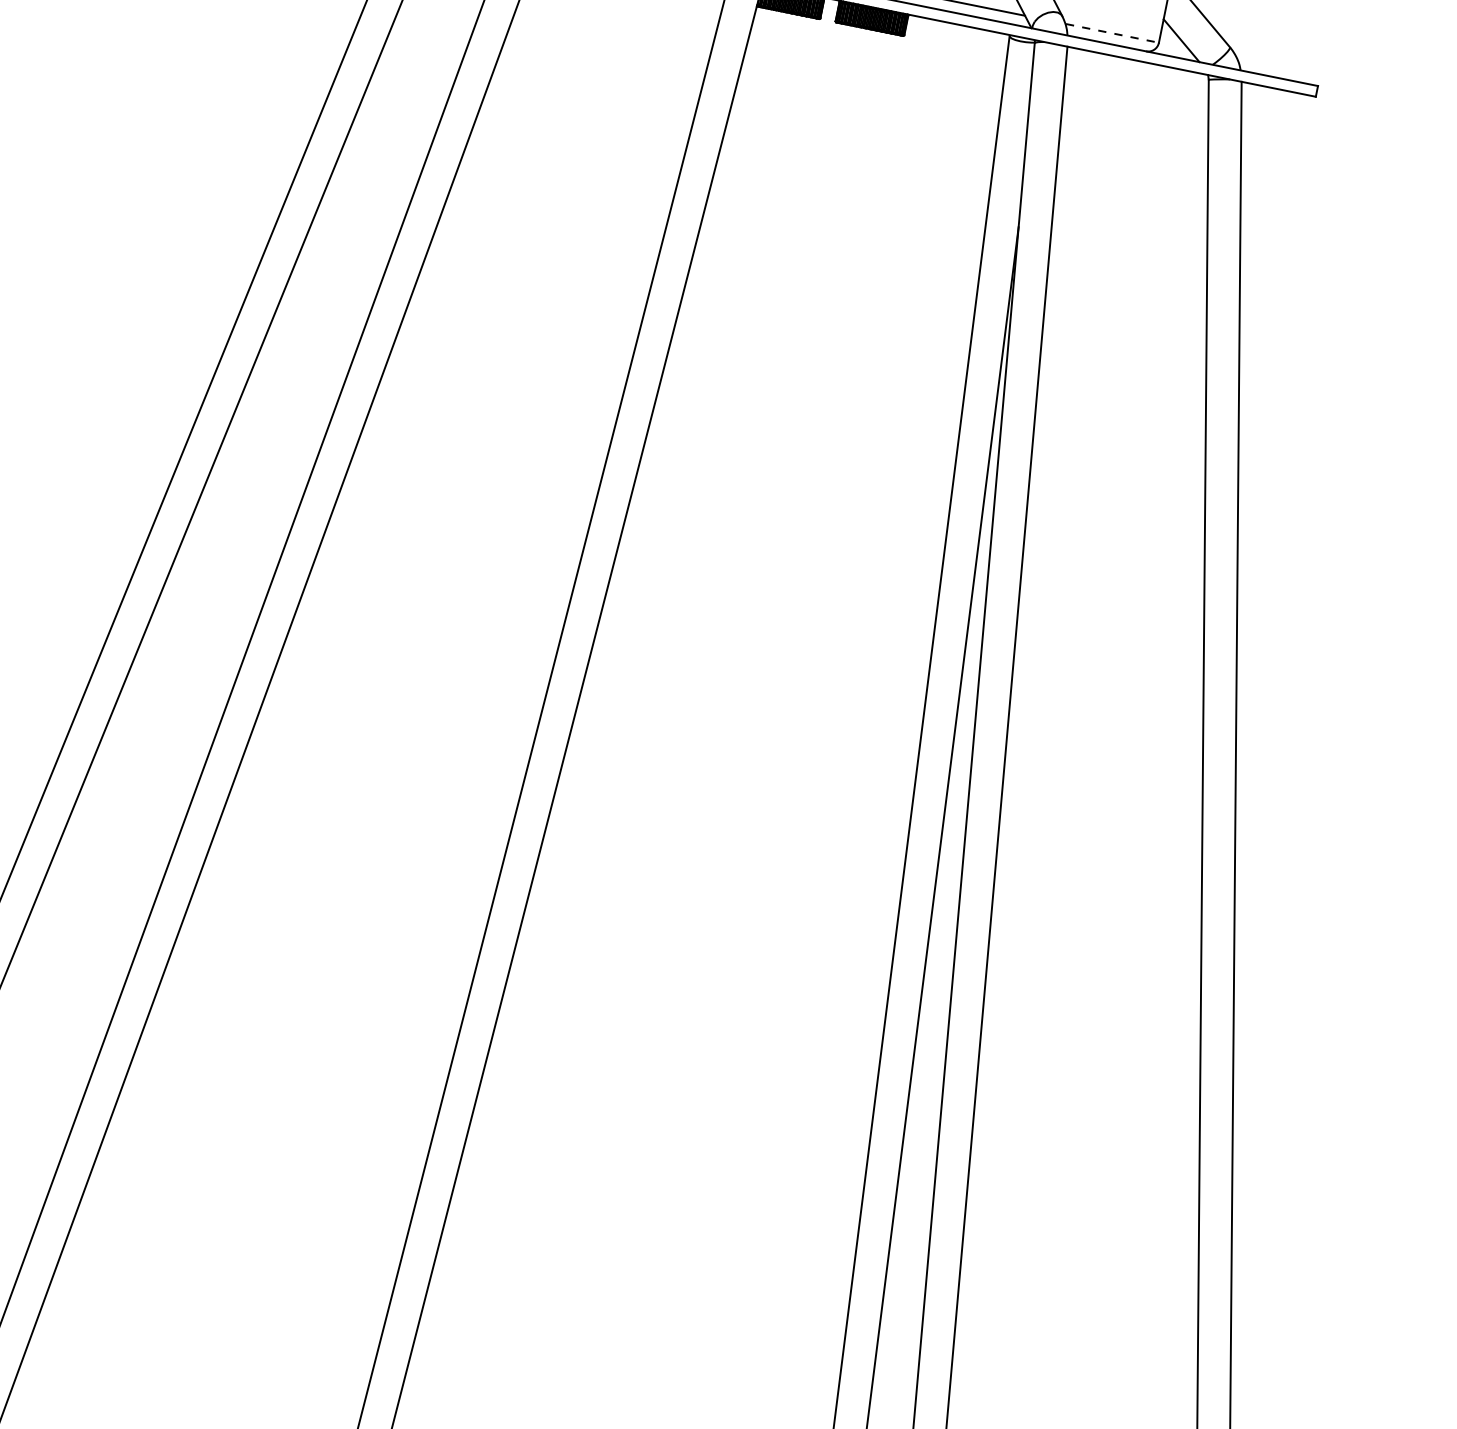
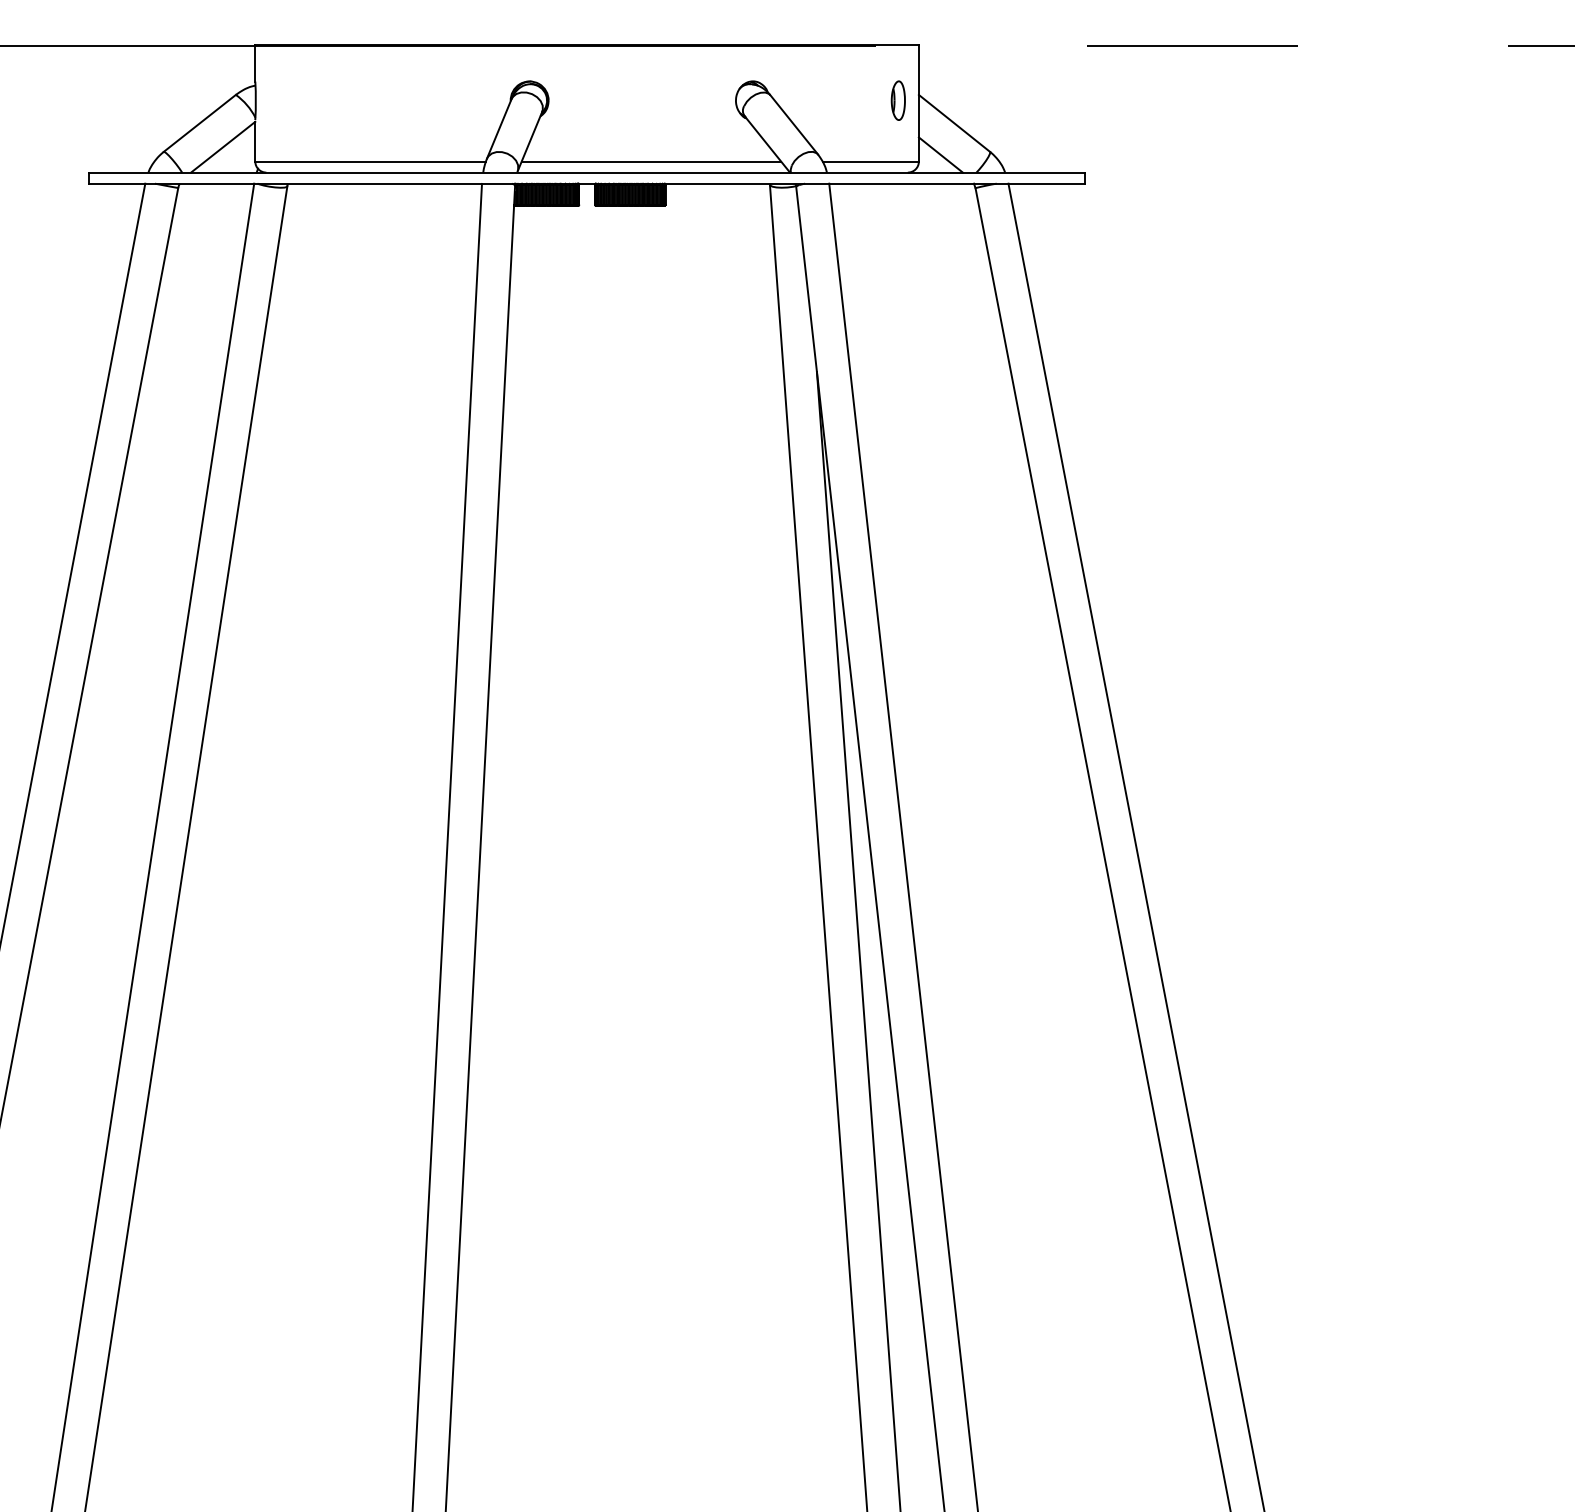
line: (1112, 33) -> (871, 161), dashed -> solid

